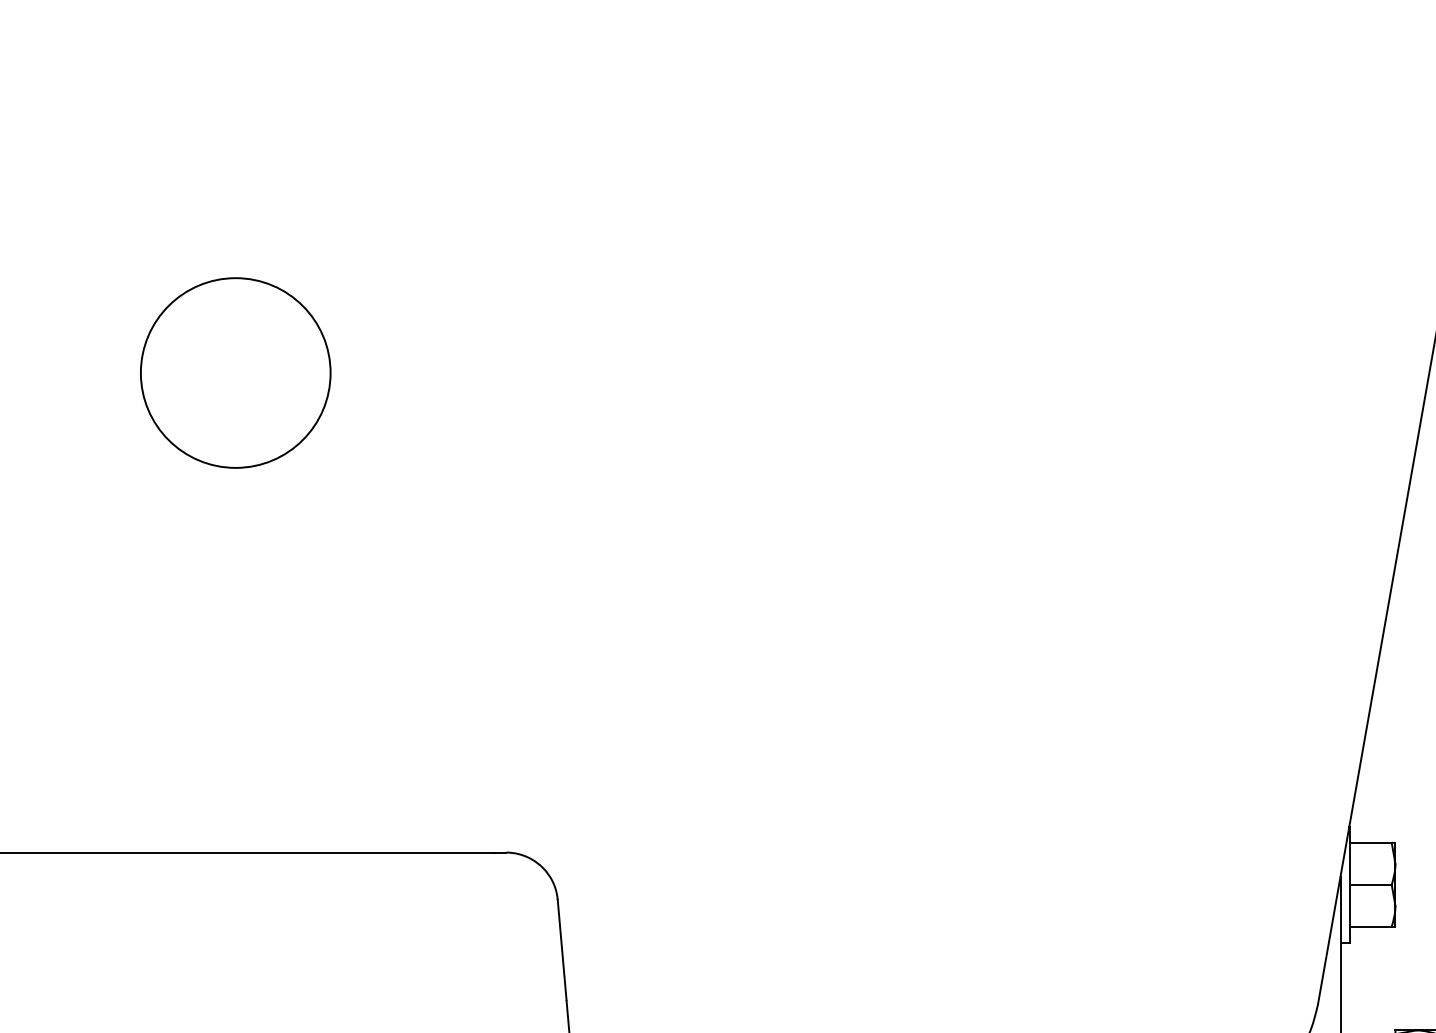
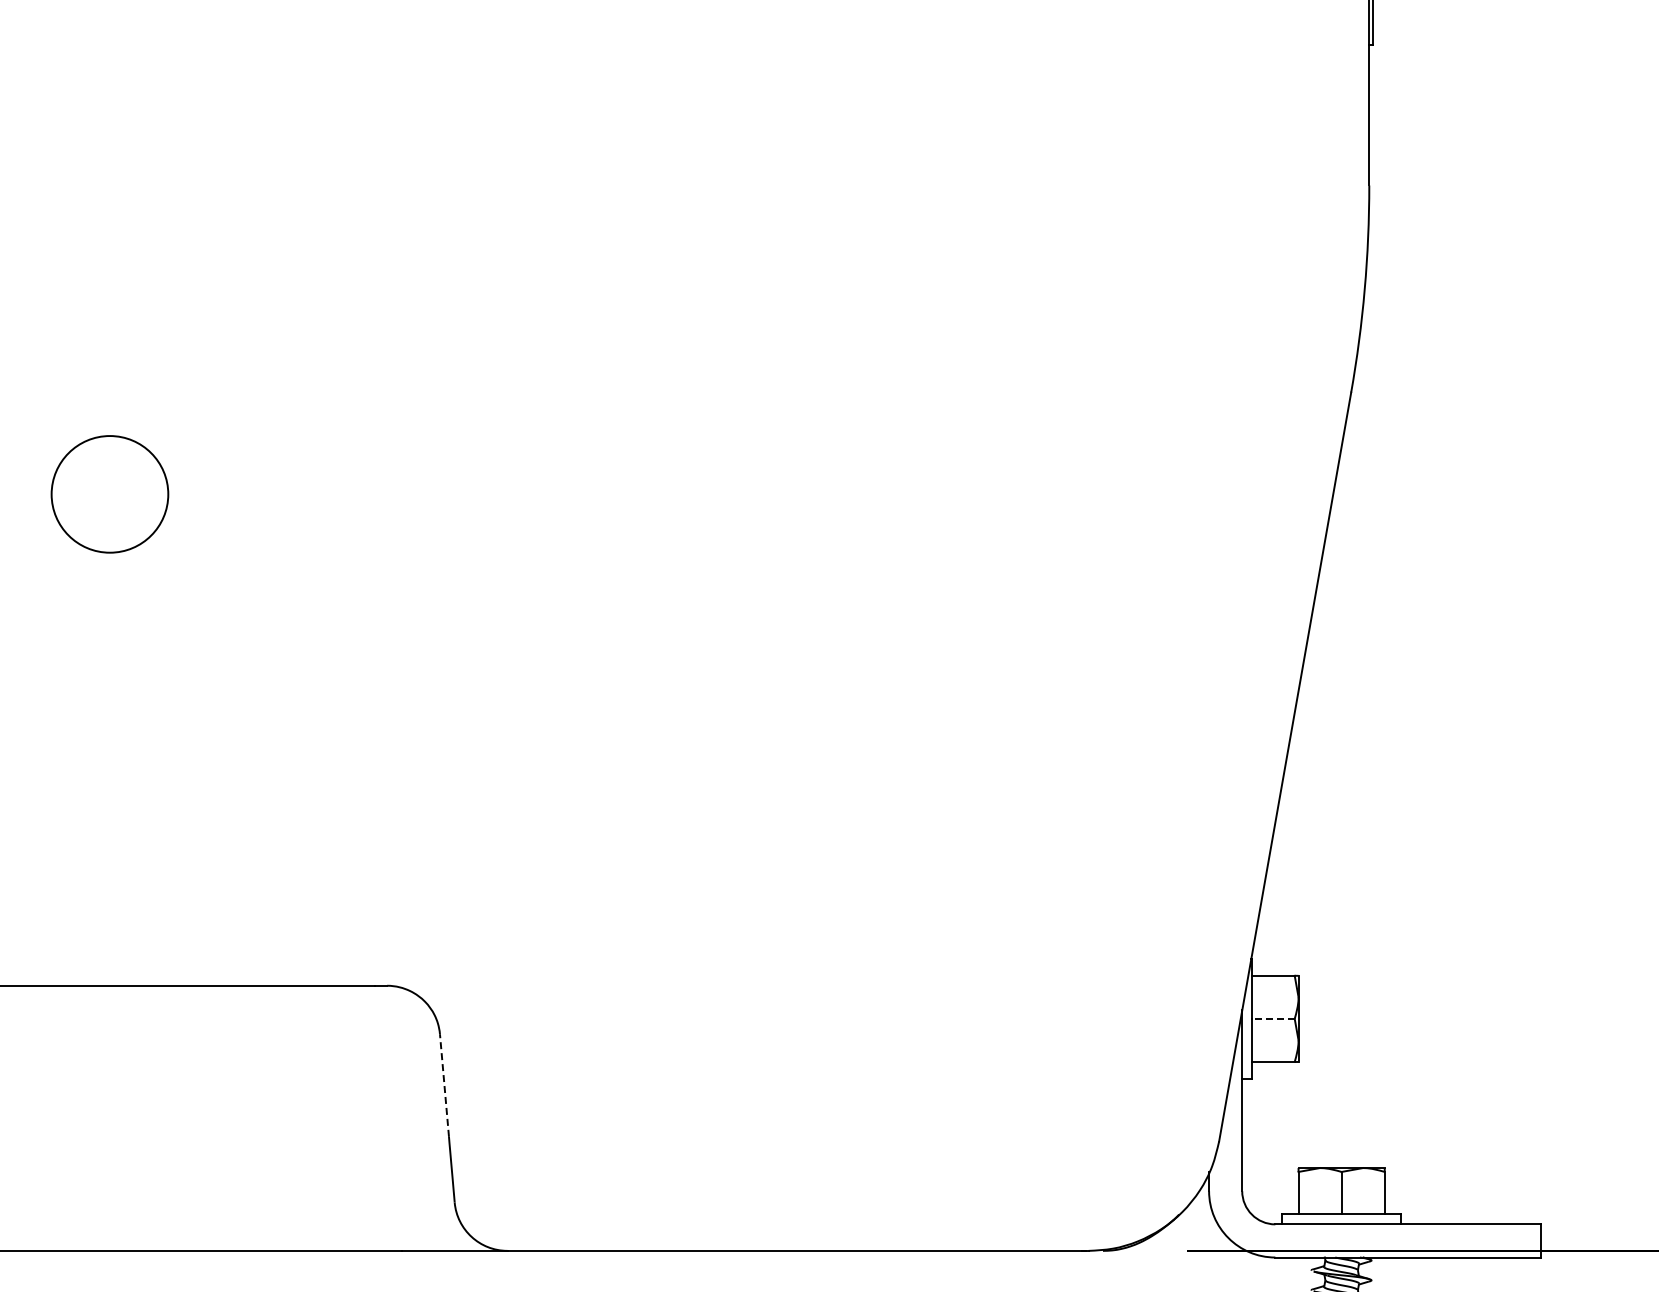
part: (235, 373) -> (109, 494), size x0.6
line: (1370, 884) -> (1272, 1018), solid -> dashed
line: (562, 949) -> (444, 1085), solid -> dashed

